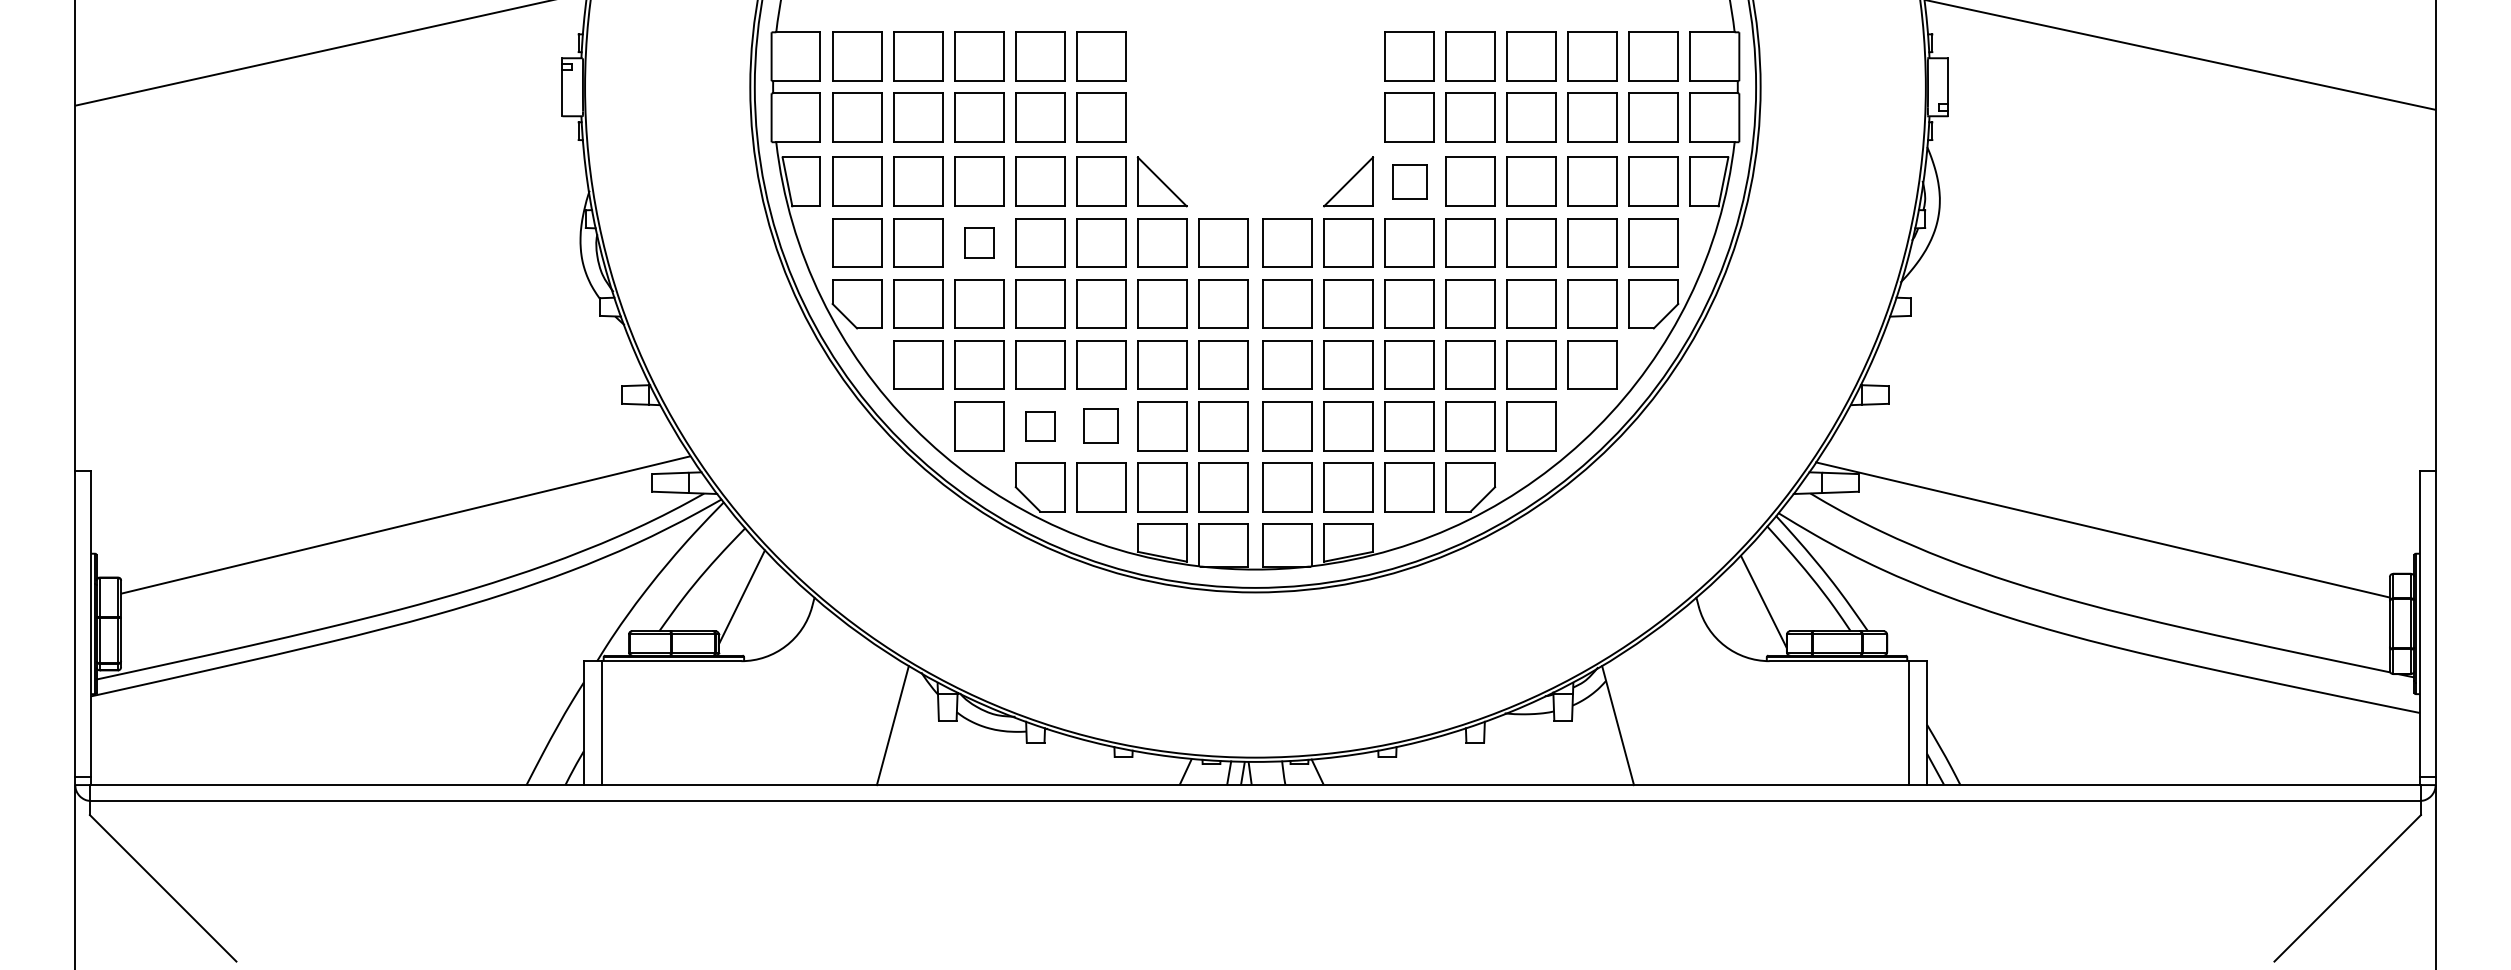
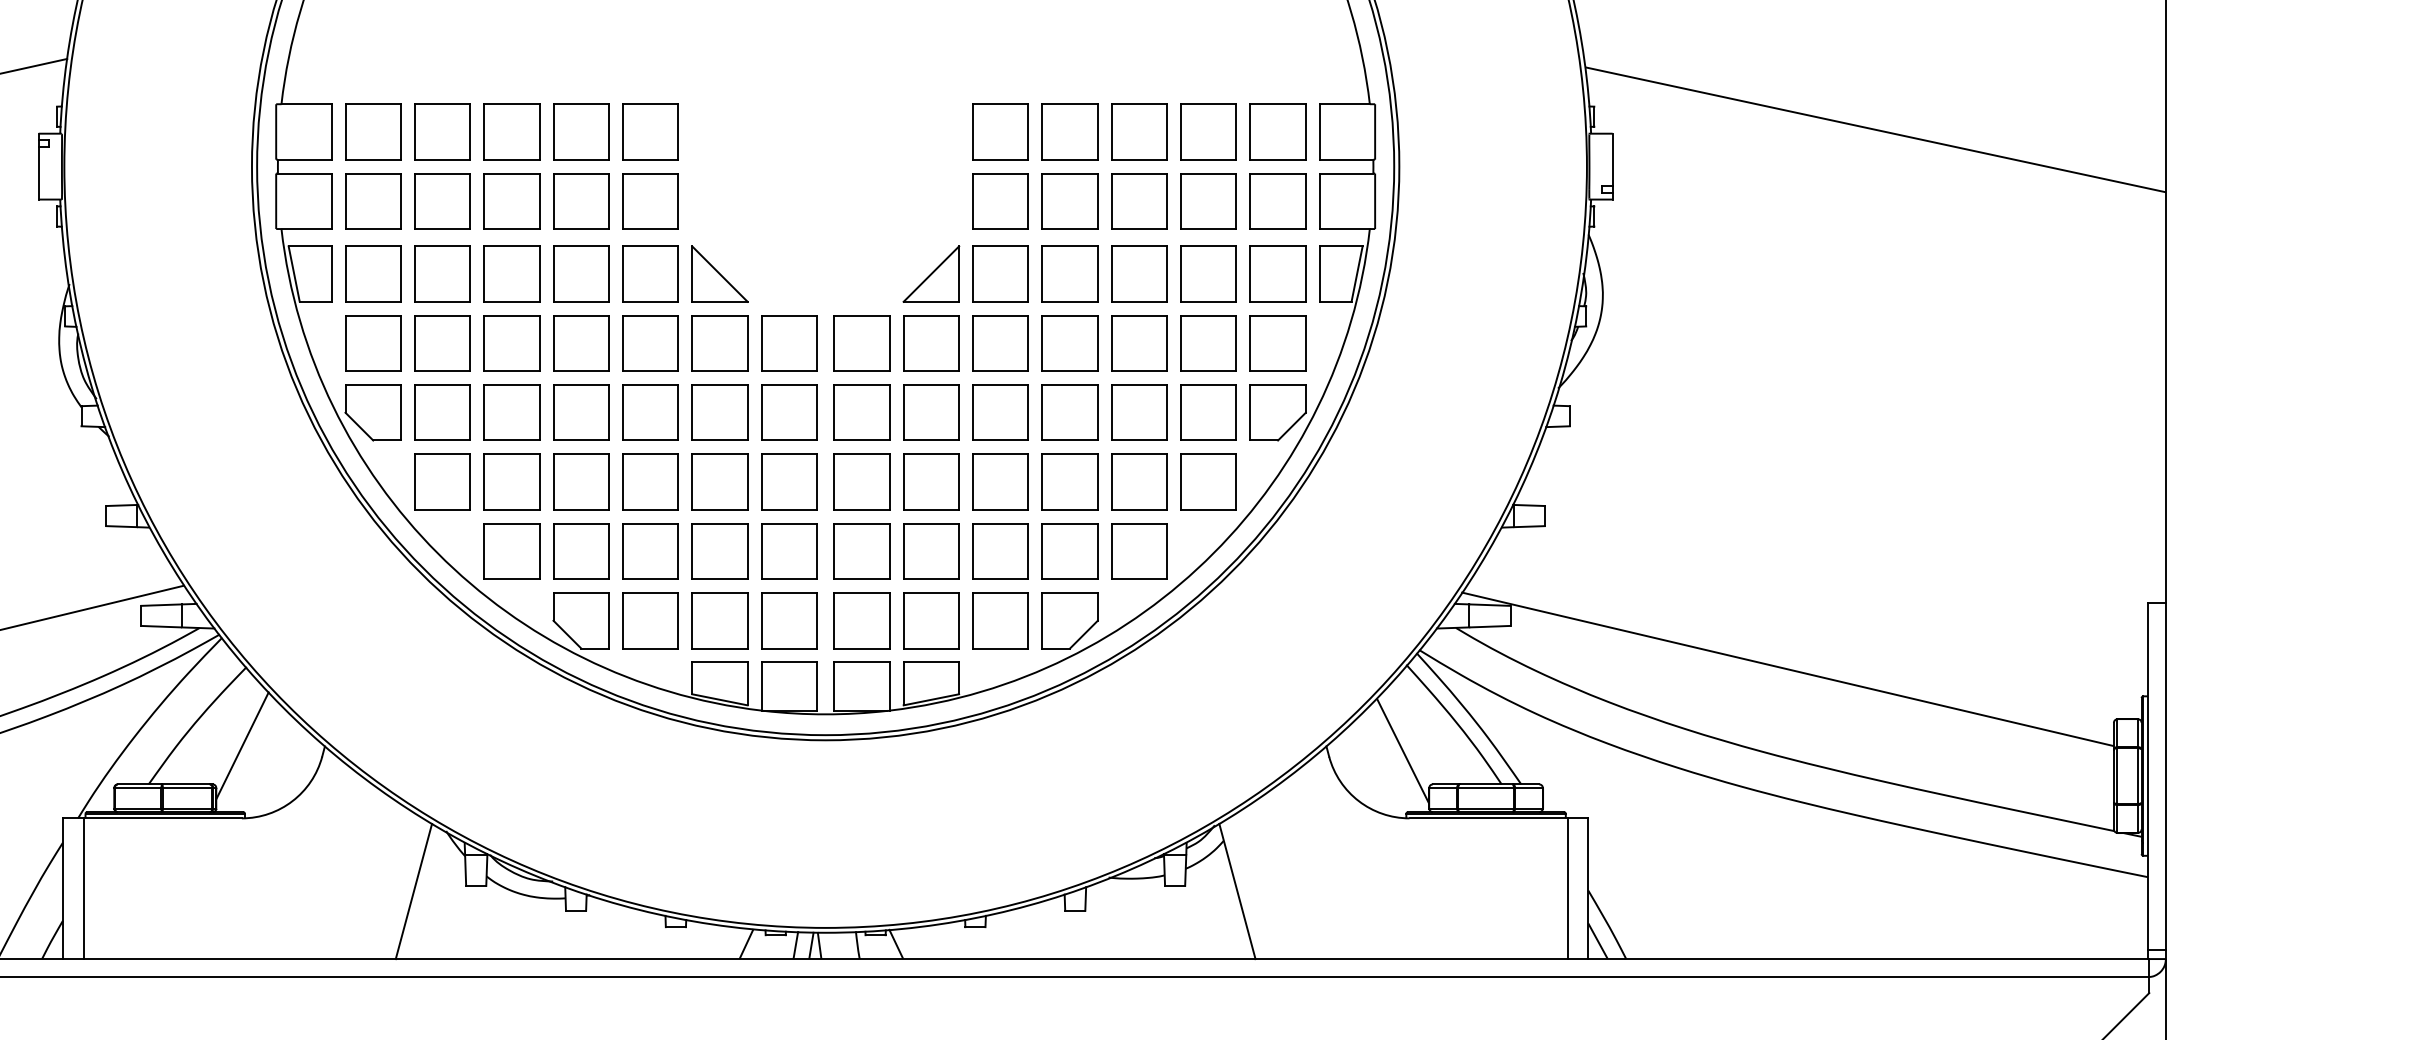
part: (1409, 181) -> (1000, 273), size x1.43
part: (979, 242) -> (512, 342), size x1.67
part: (1040, 426) -> (581, 551), size x1.67
part: (1101, 426) -> (650, 551), size x1.43

